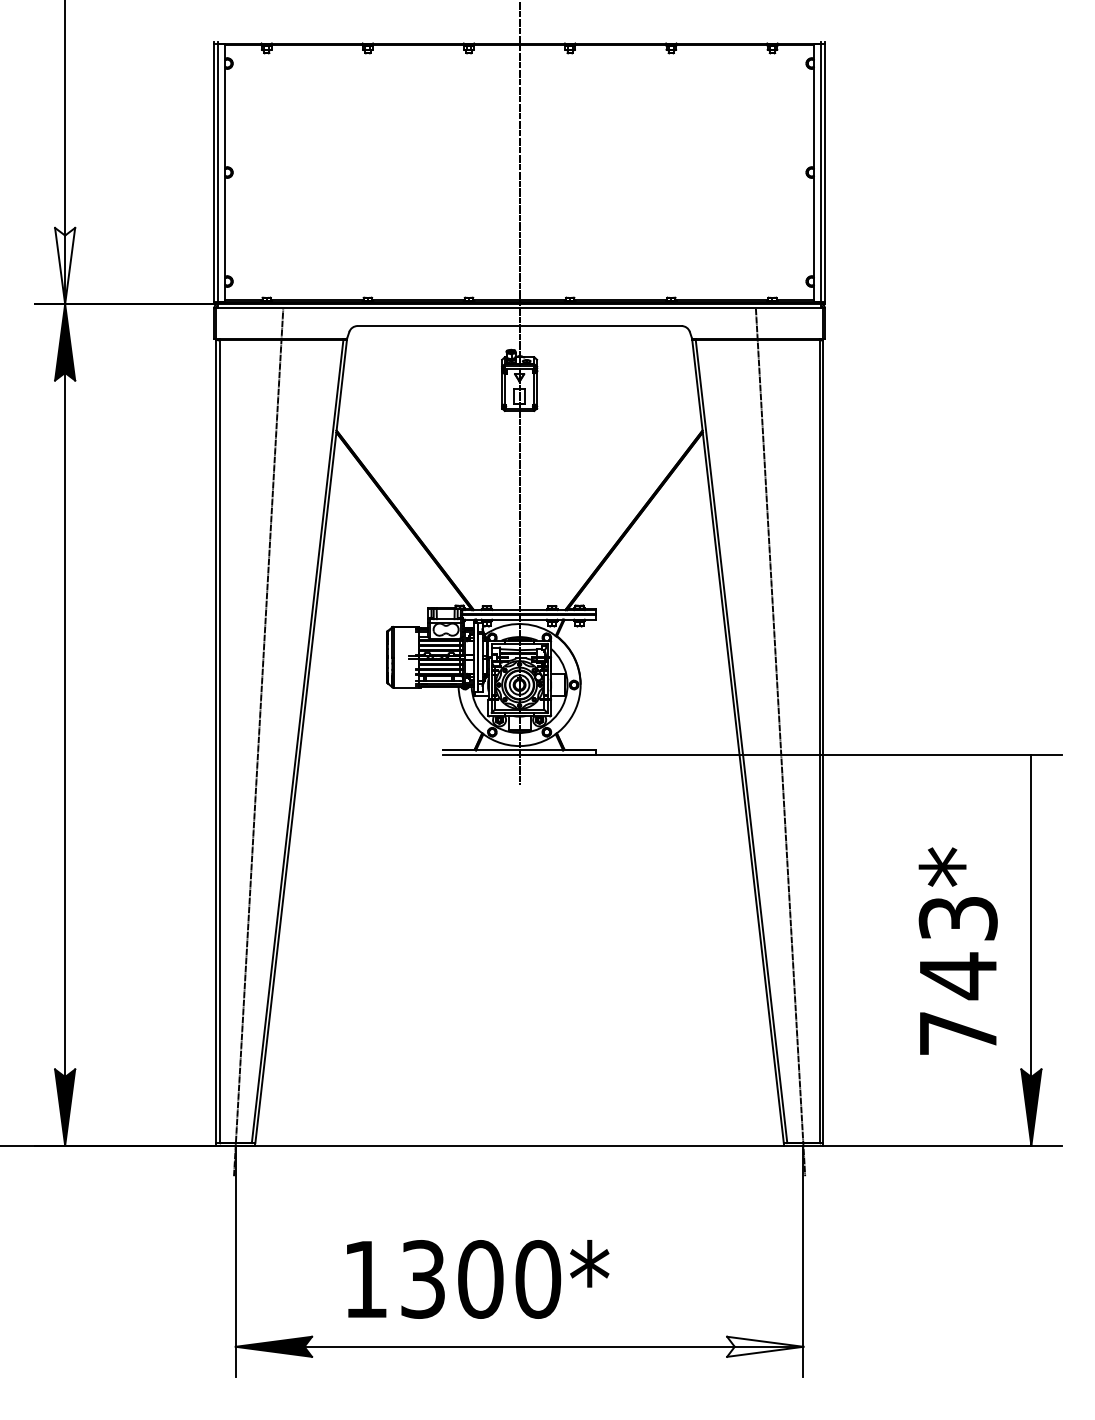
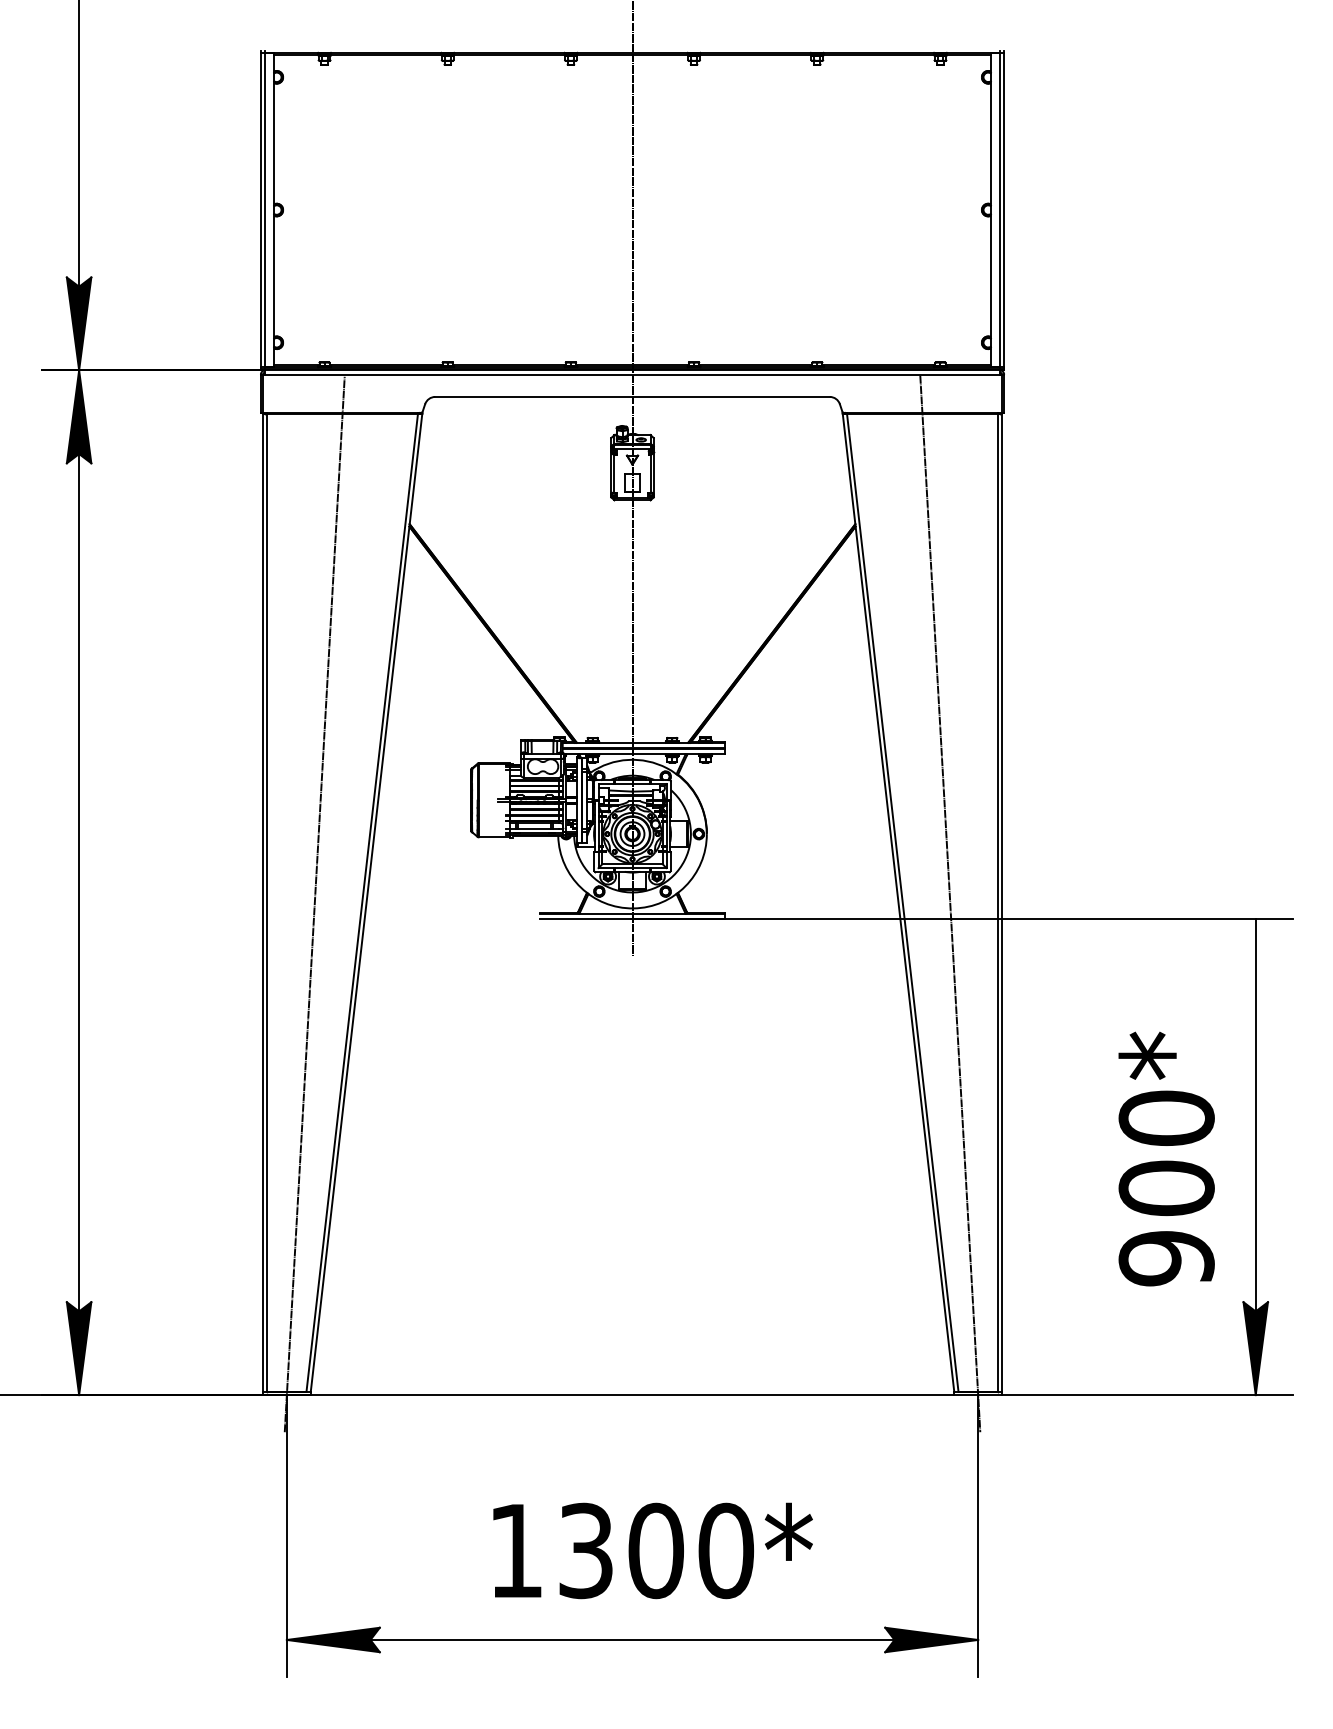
fill: (64, 265) -> (78, 323), added
text: (958, 976) -> (1166, 1188), 743* -> 900*
text: (477, 1279) -> (652, 1550), moved
fill: (765, 1346) -> (931, 1639), added

